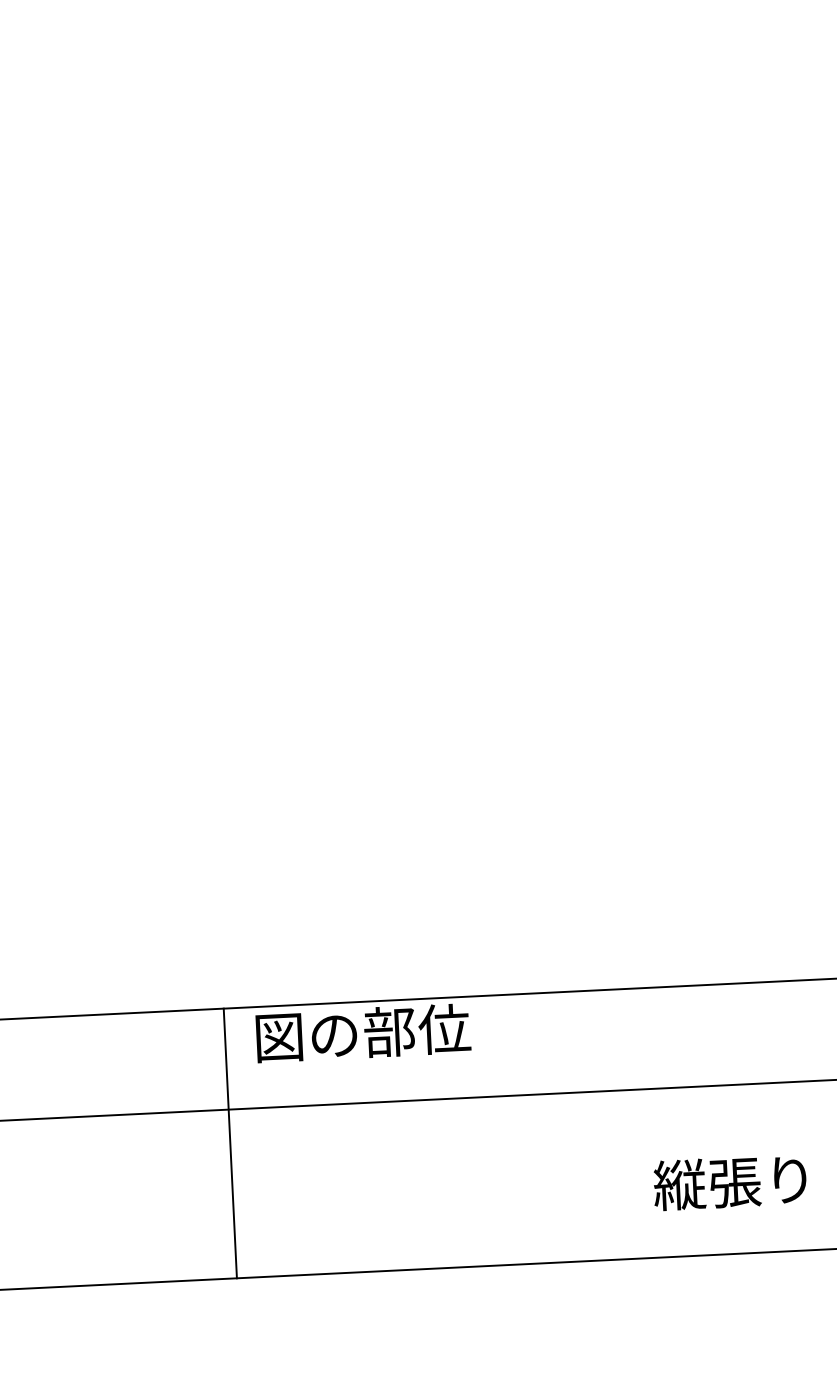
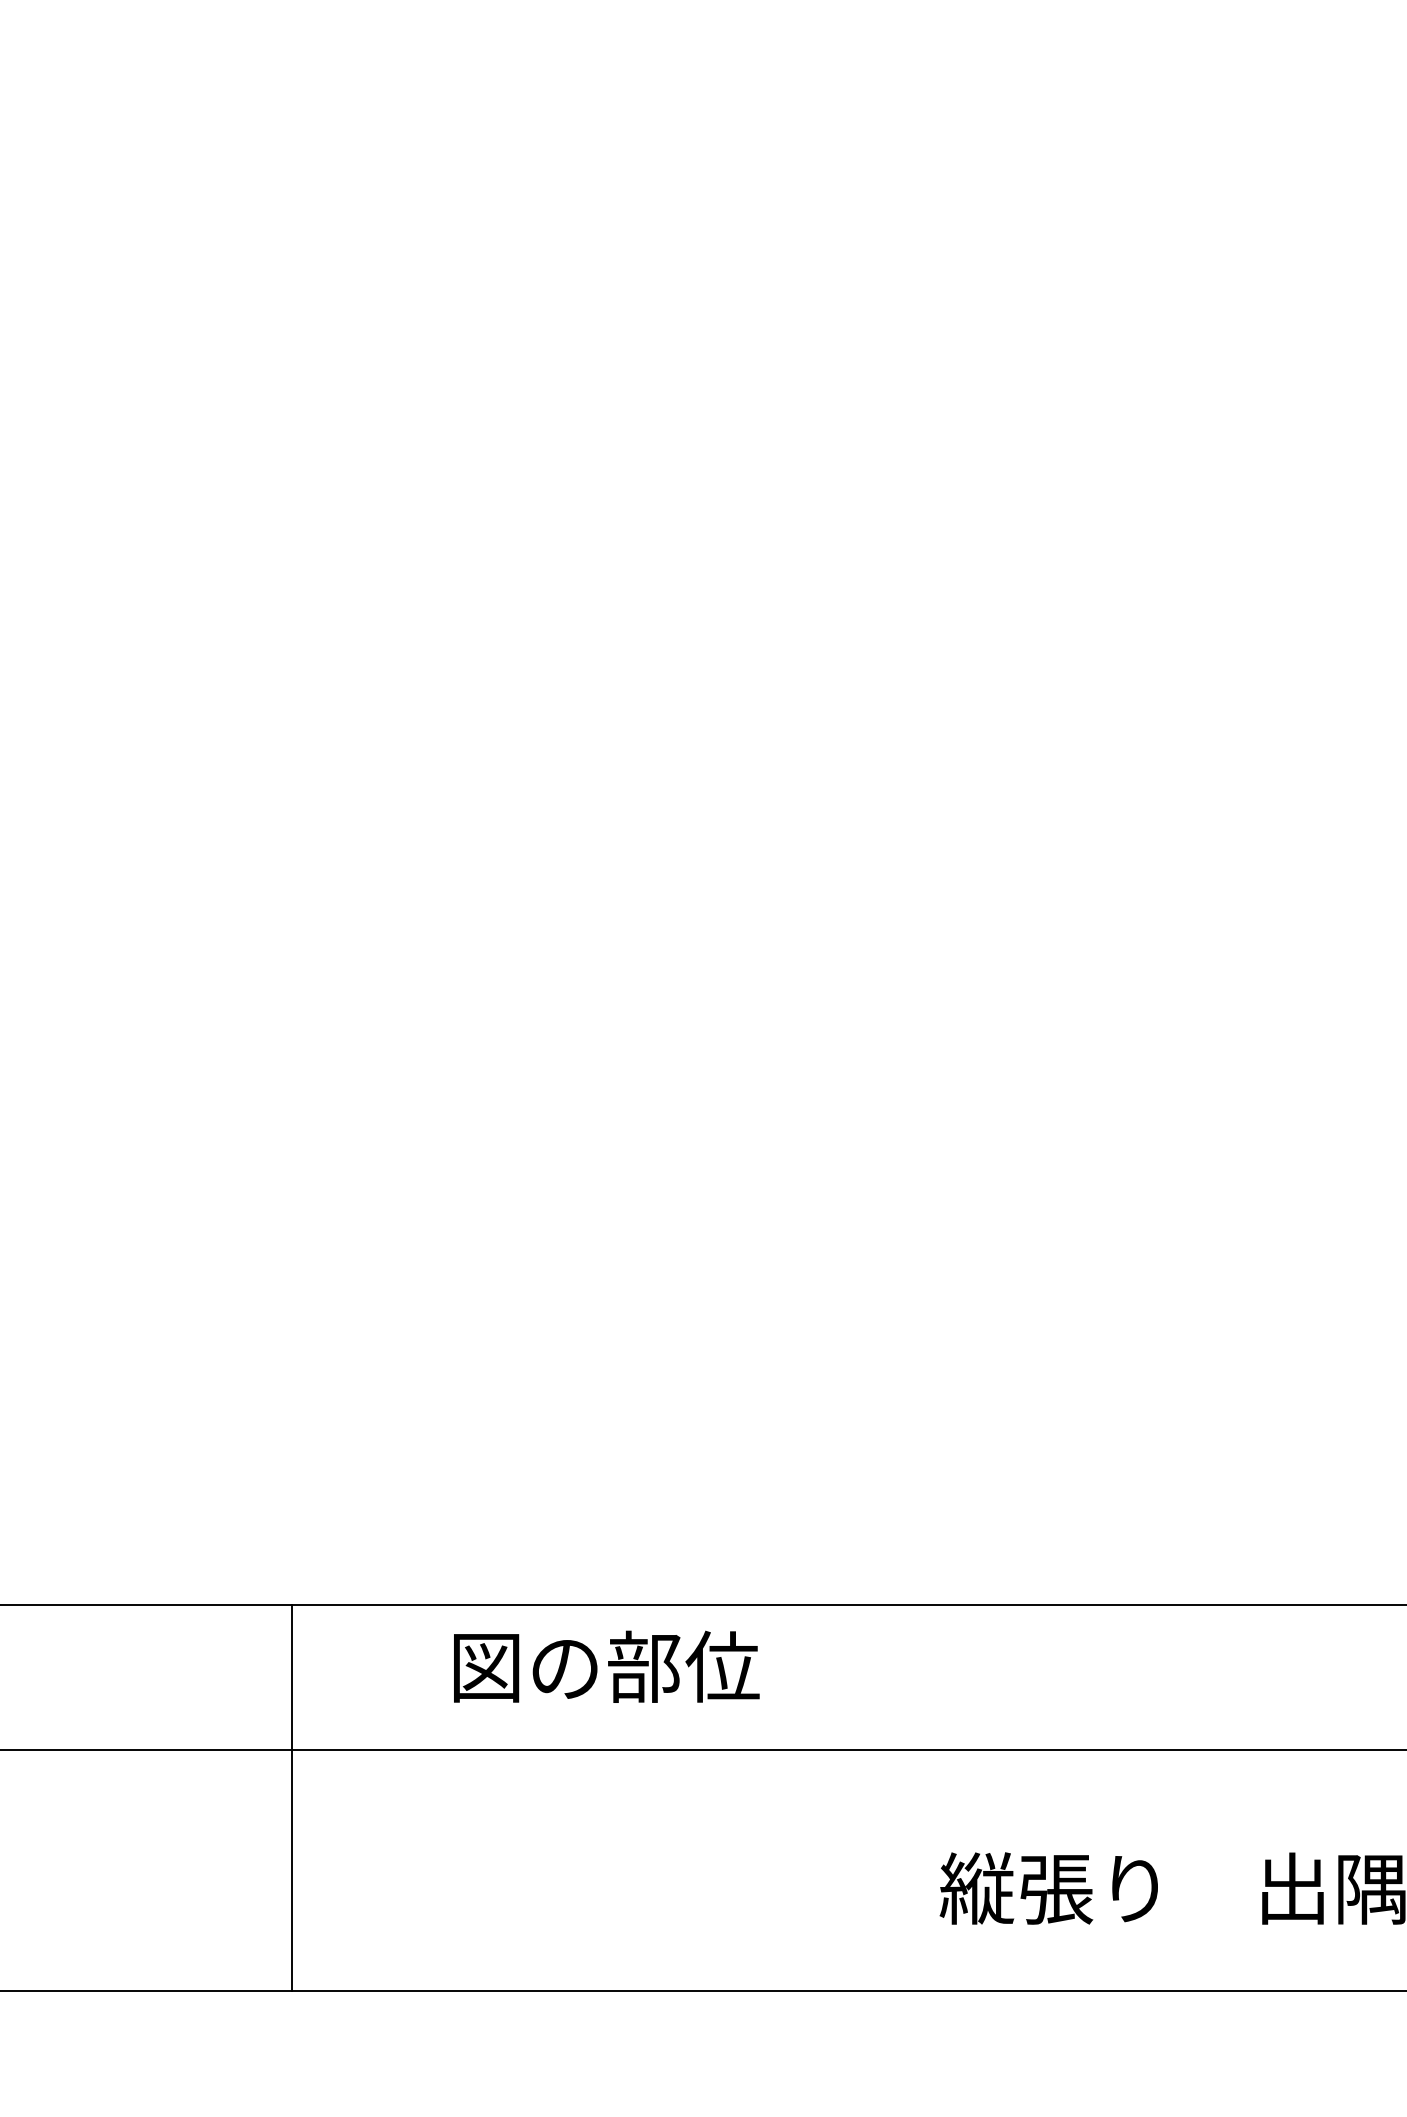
text: (363, 1032) -> (606, 1666), moved
line: (230, 1143) -> (292, 1797), moved

